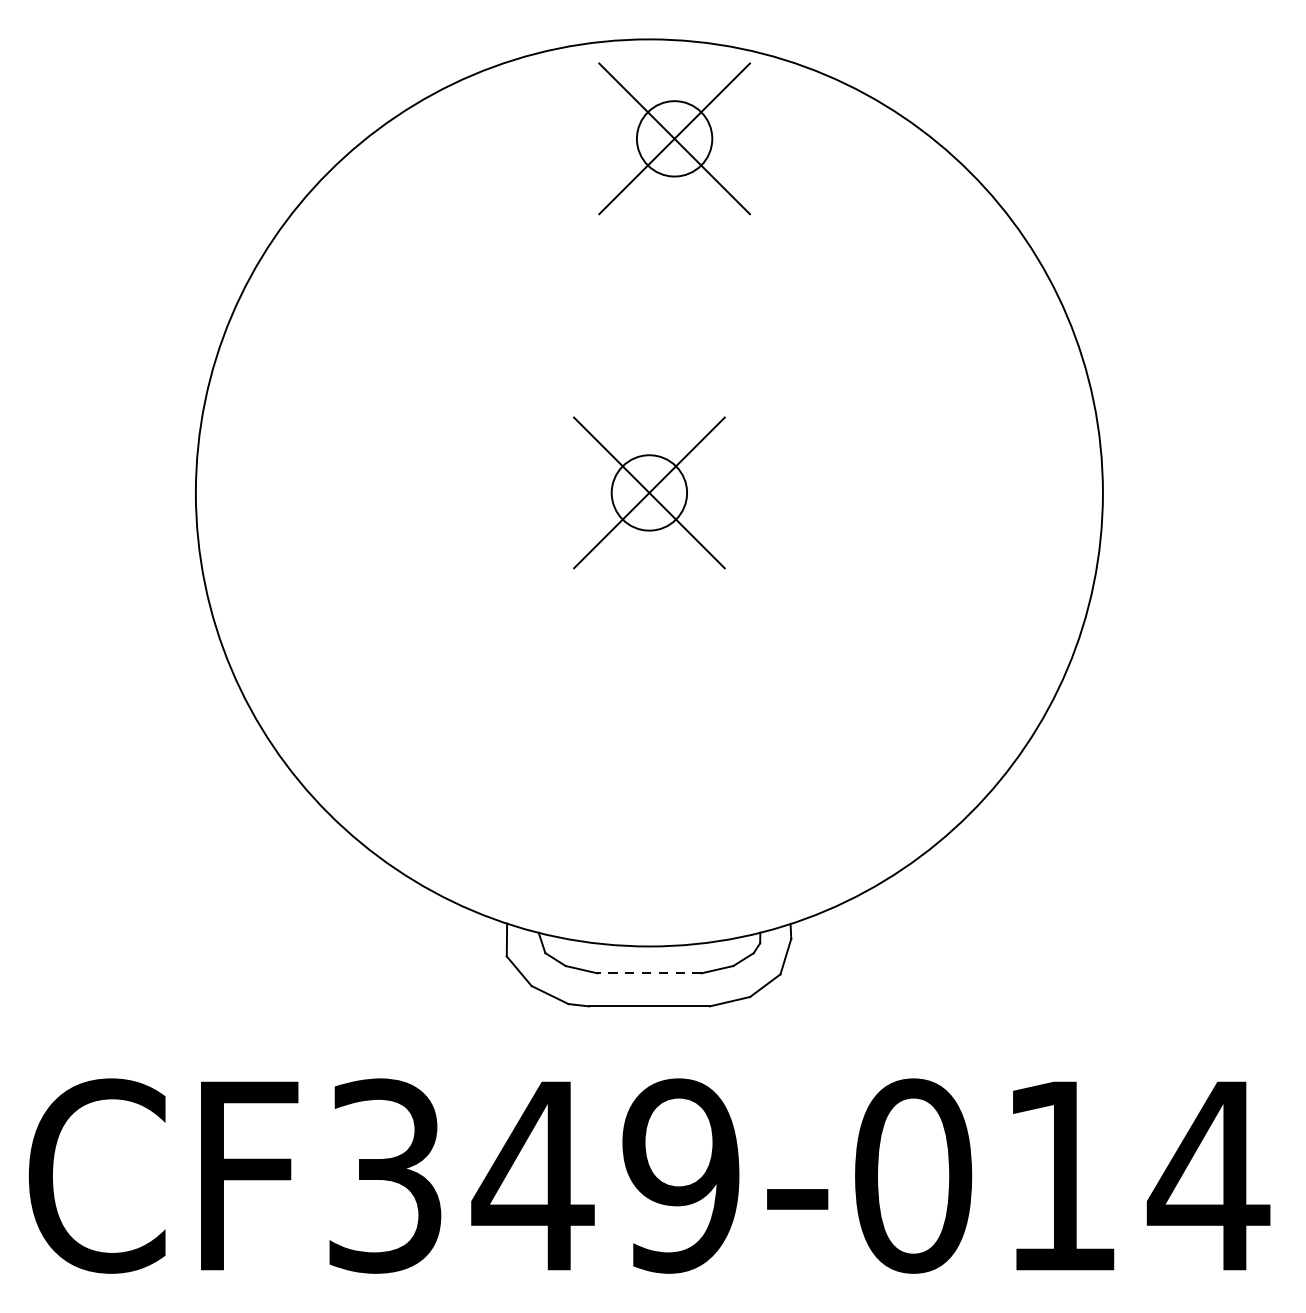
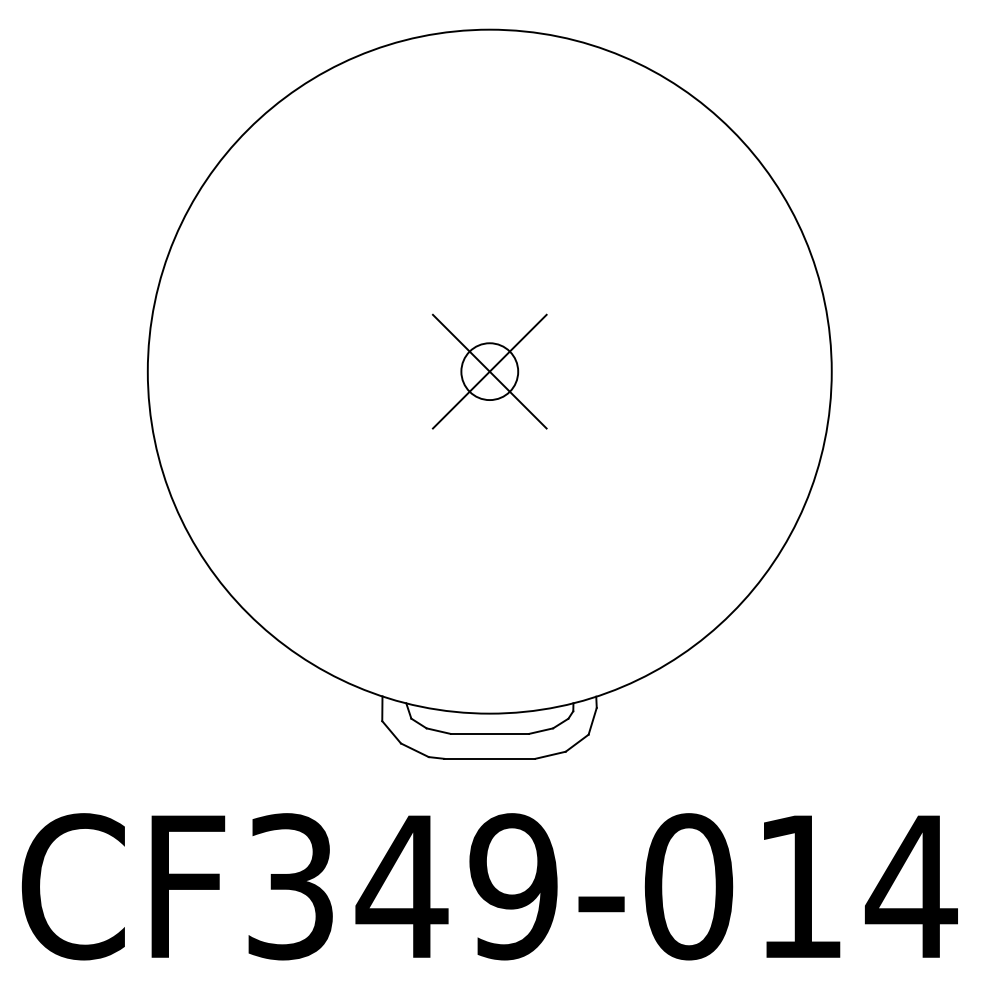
part: (674, 138) -> (508, 104), removed
line: (649, 972) -> (489, 733), dashed -> solid

